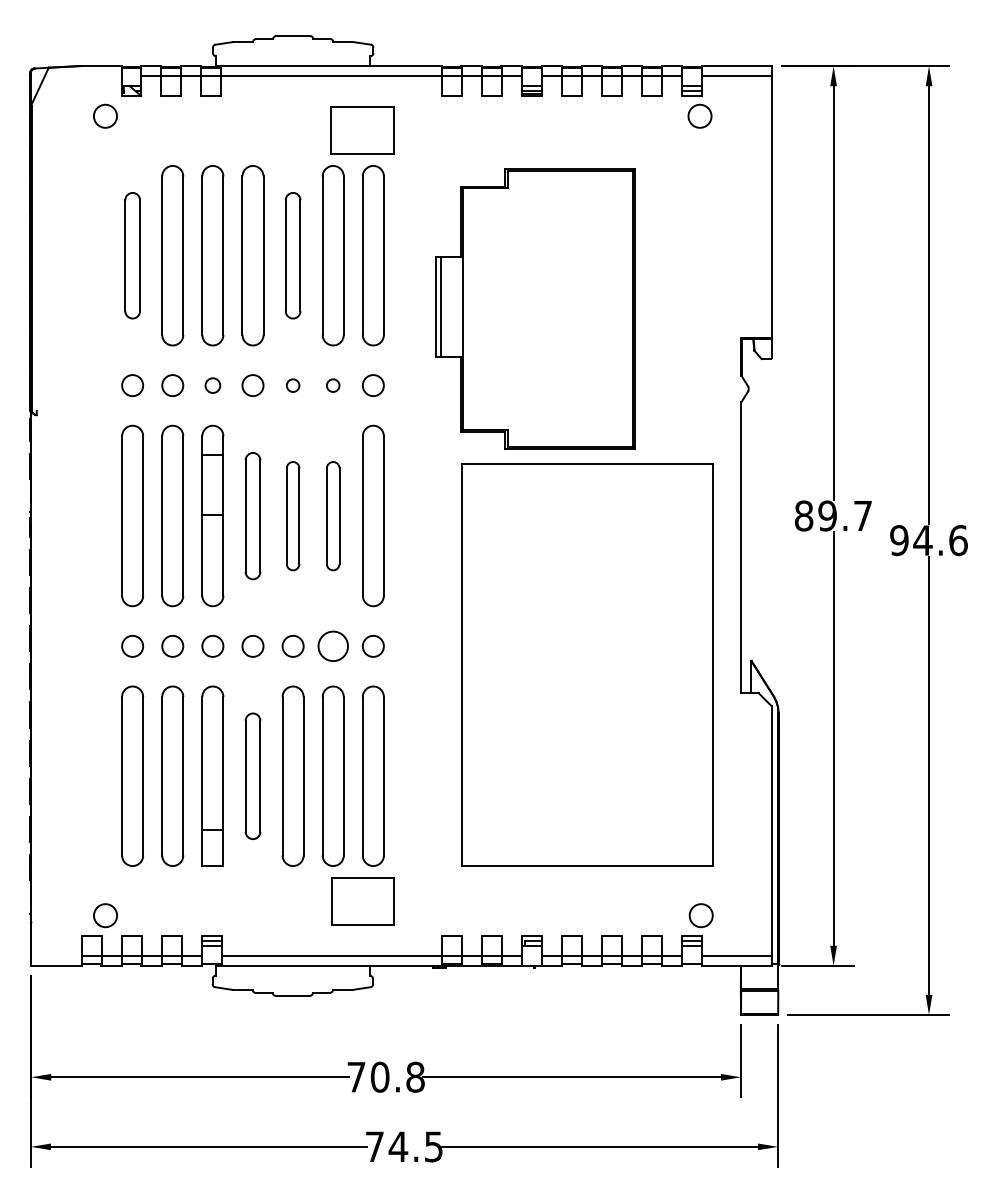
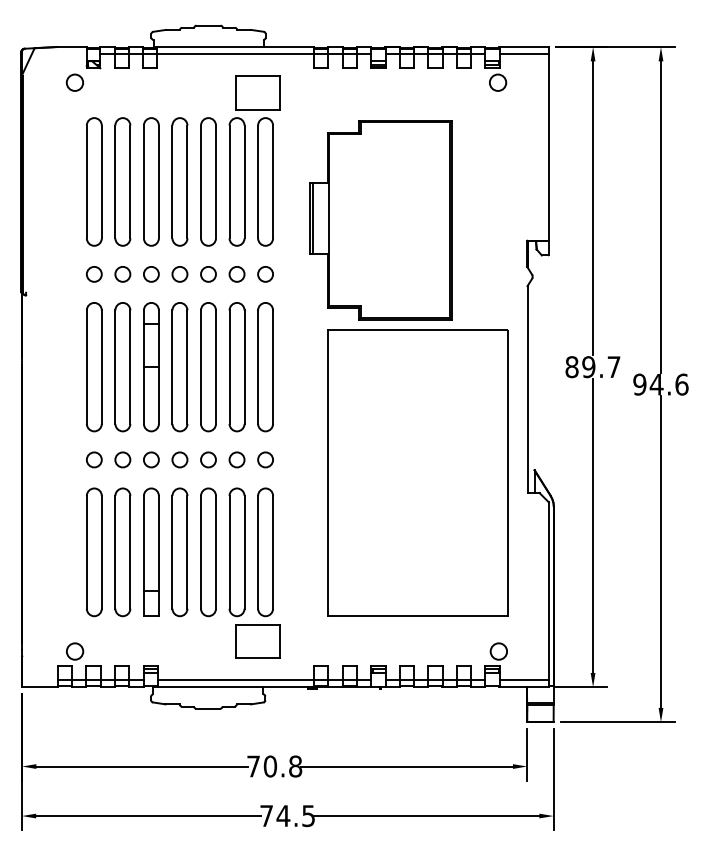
part: (132, 255) -> (94, 181), size x1.43
part: (293, 255) -> (208, 181), size x1.43
circle: (213, 385) -> (151, 274), size x1.43
circle: (293, 385) -> (208, 274), size x1.67
circle: (332, 385) -> (236, 274), size x1.67
part: (252, 516) -> (179, 367), size x1.43
part: (293, 516) -> (208, 367), size x1.67
part: (332, 516) -> (236, 367), size x1.67
circle: (332, 645) -> (236, 459), size x0.71
part: (252, 776) -> (179, 552), size x1.43

